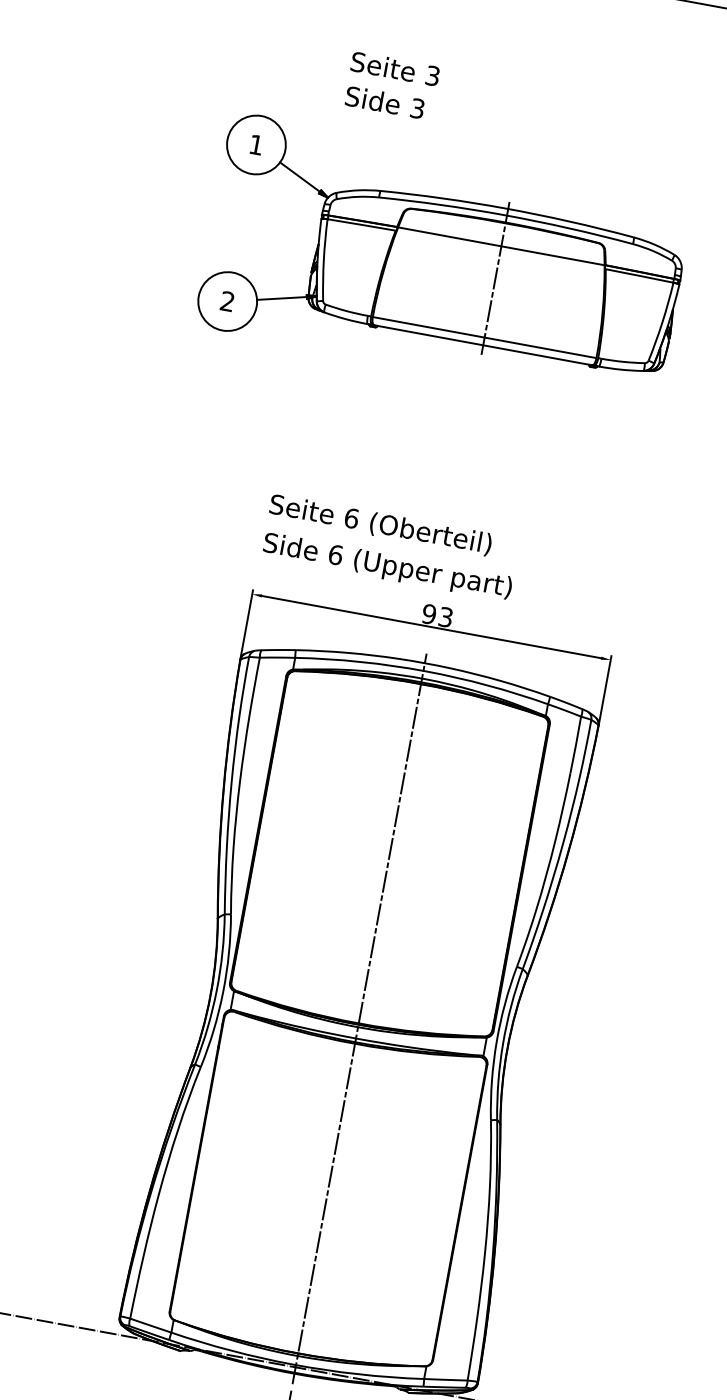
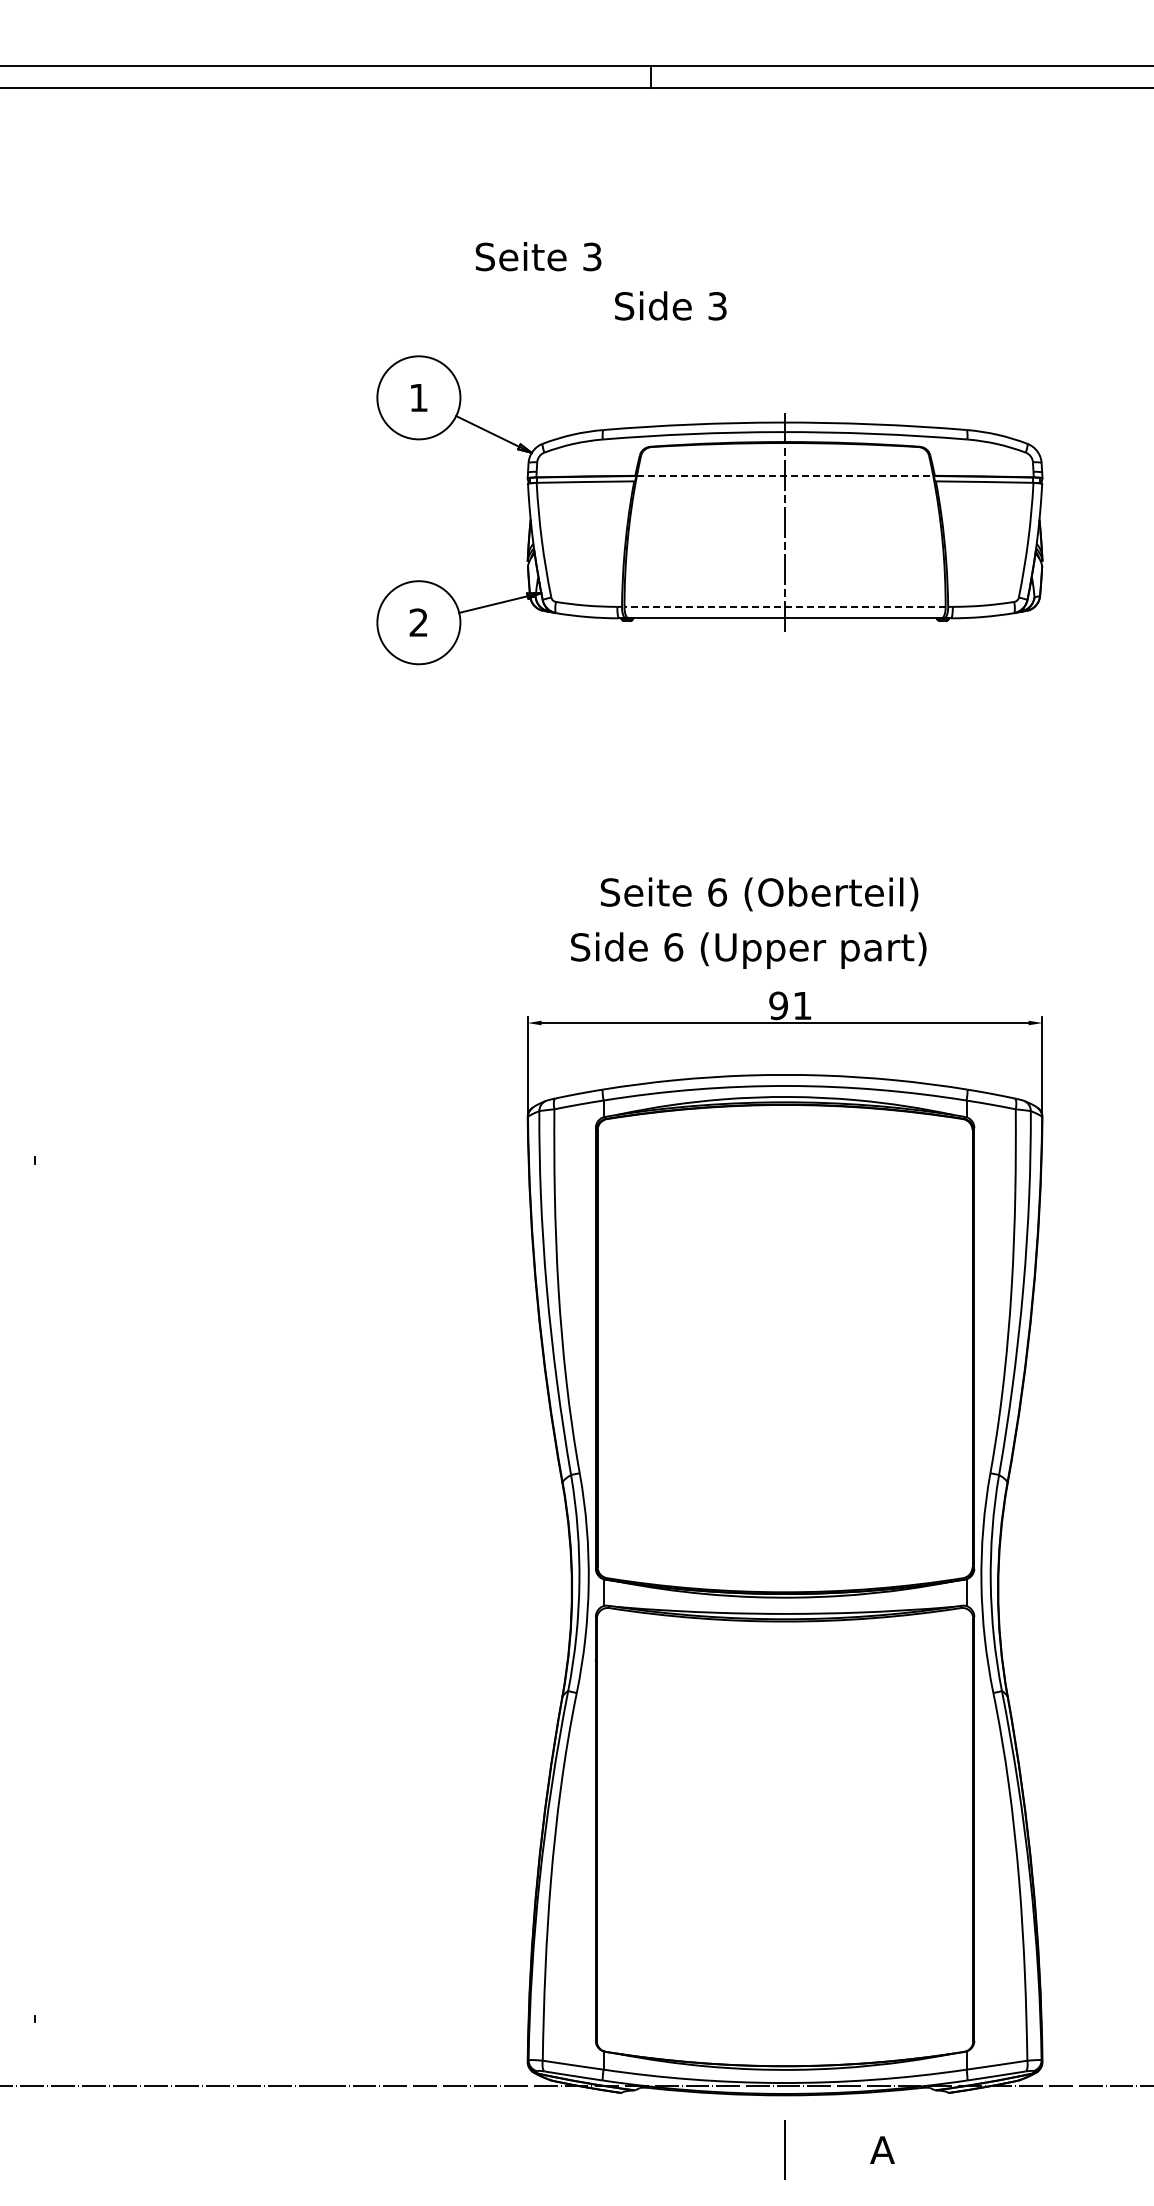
text: (395, 68) -> (538, 256), moved
text: (384, 102) -> (670, 305), moved
line: (501, 246) -> (785, 476), solid -> dashed
line: (484, 337) -> (785, 607), solid -> dashed
text: (380, 525) -> (759, 894), moved
text: (387, 566) -> (748, 950), moved
text: (445, 617) -> (802, 1005), 93 -> 91
line: (359, 1018) -> (785, 1585), removed

